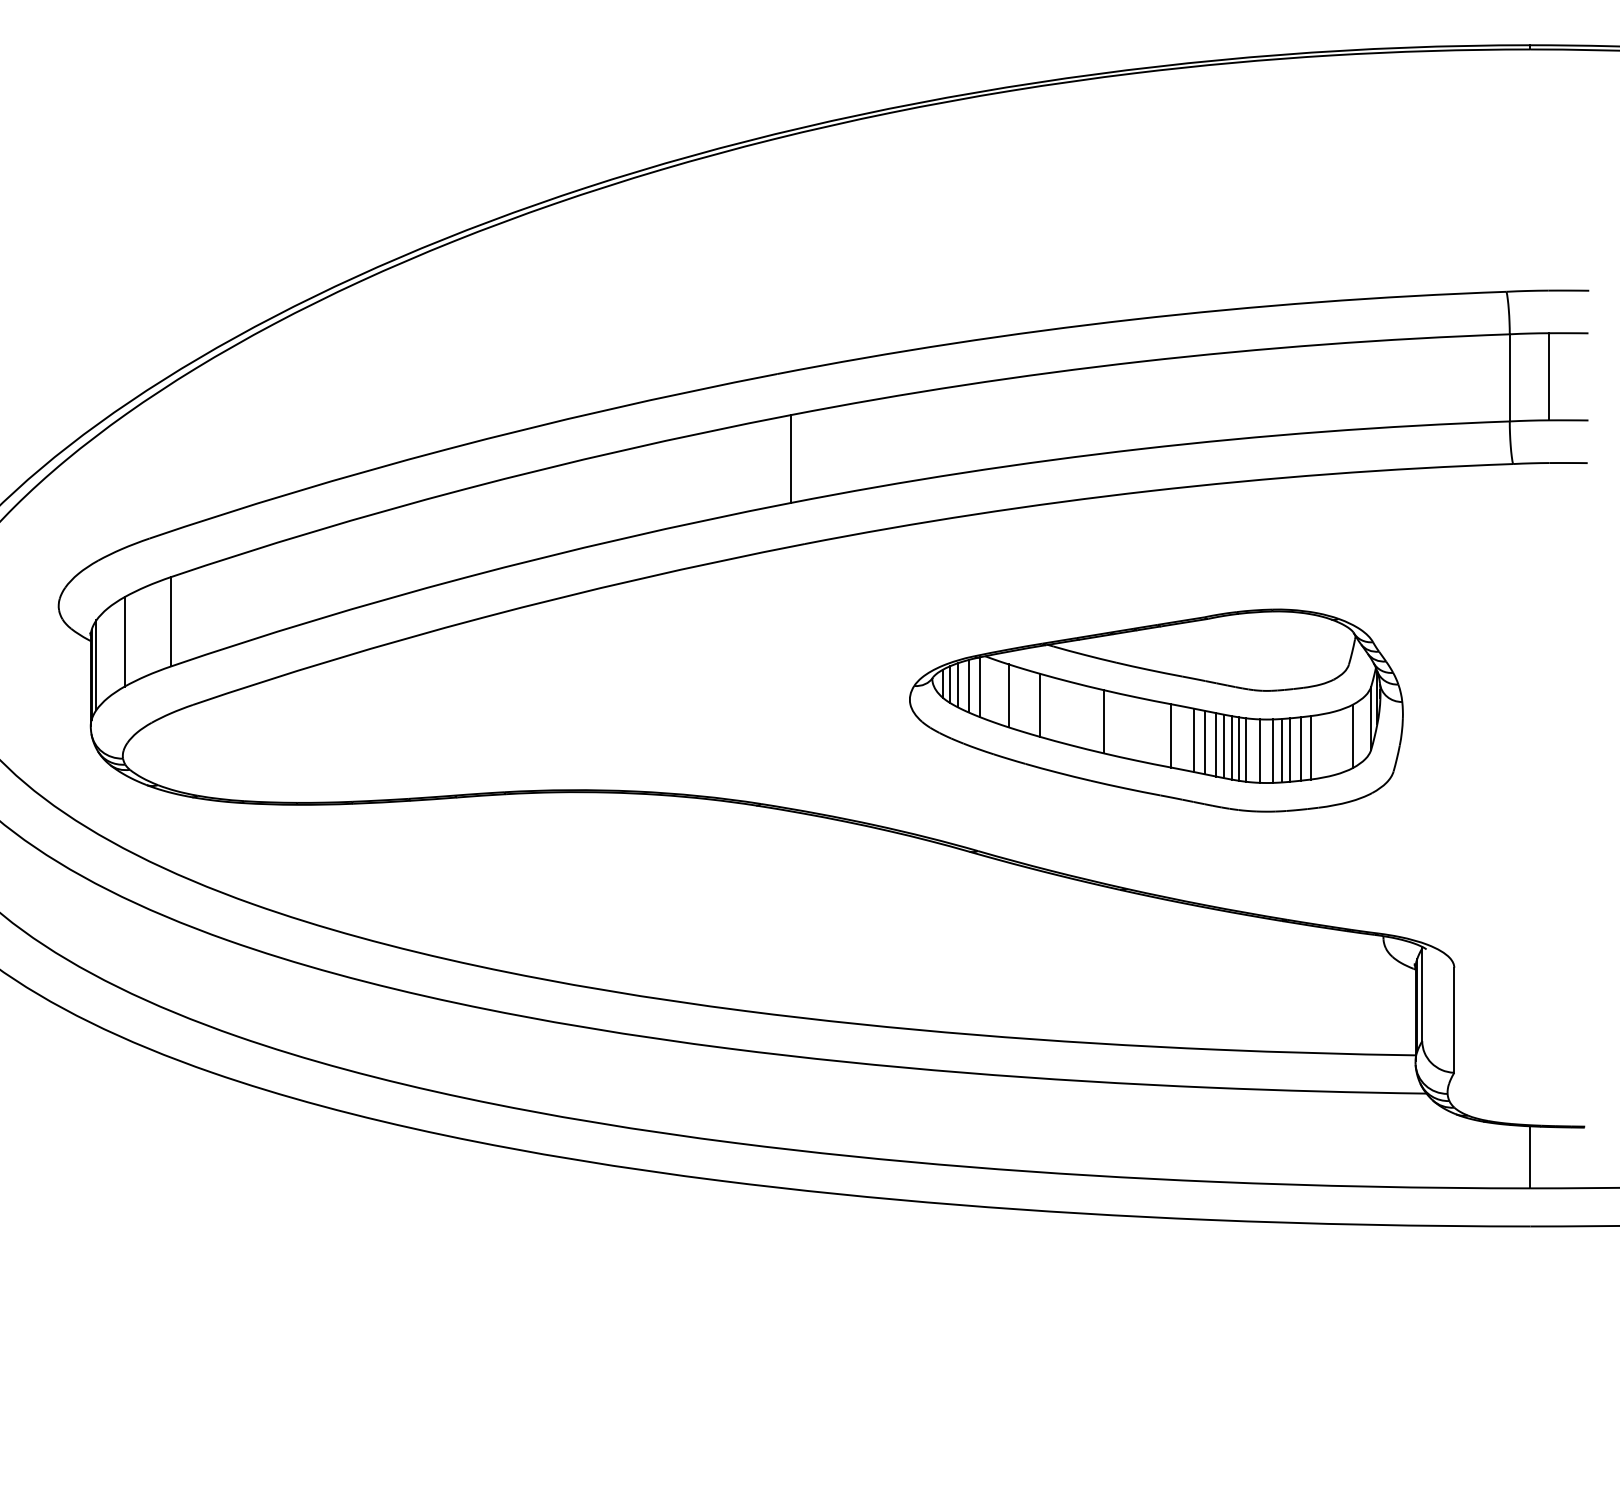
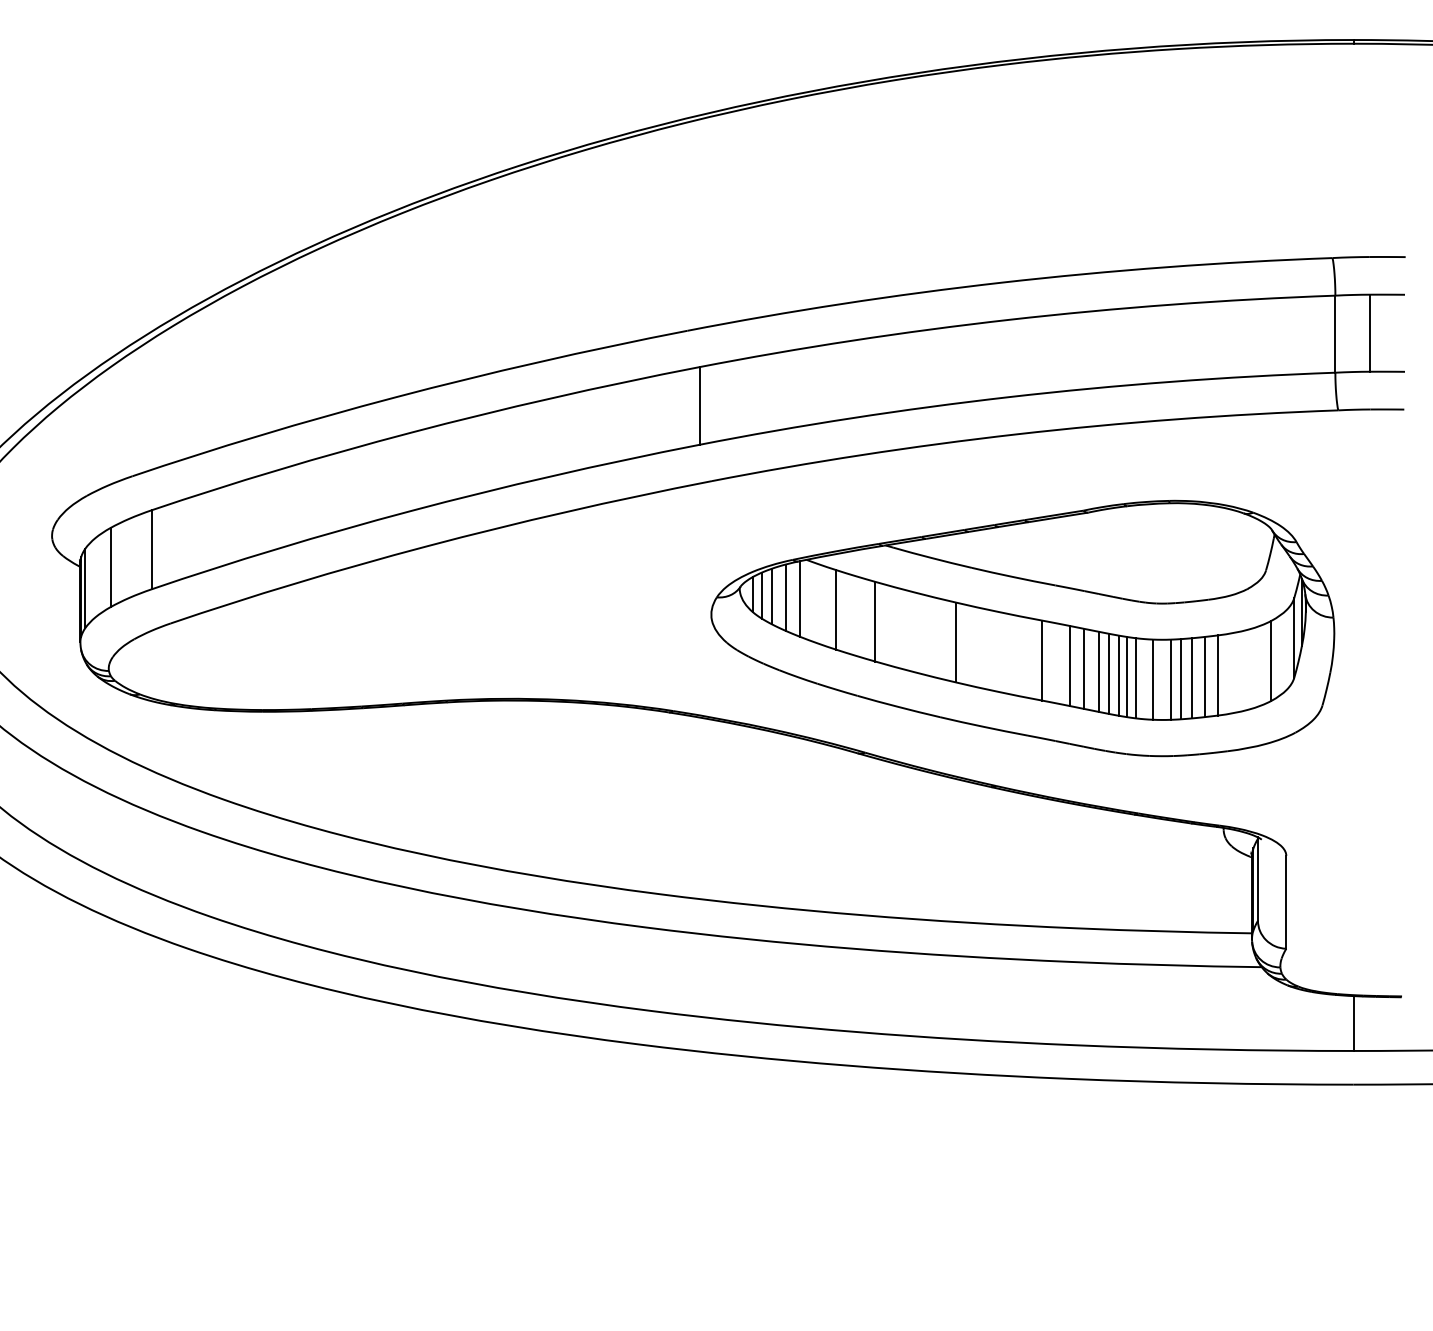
part: (1156, 710) -> (1022, 628), size x1.43

